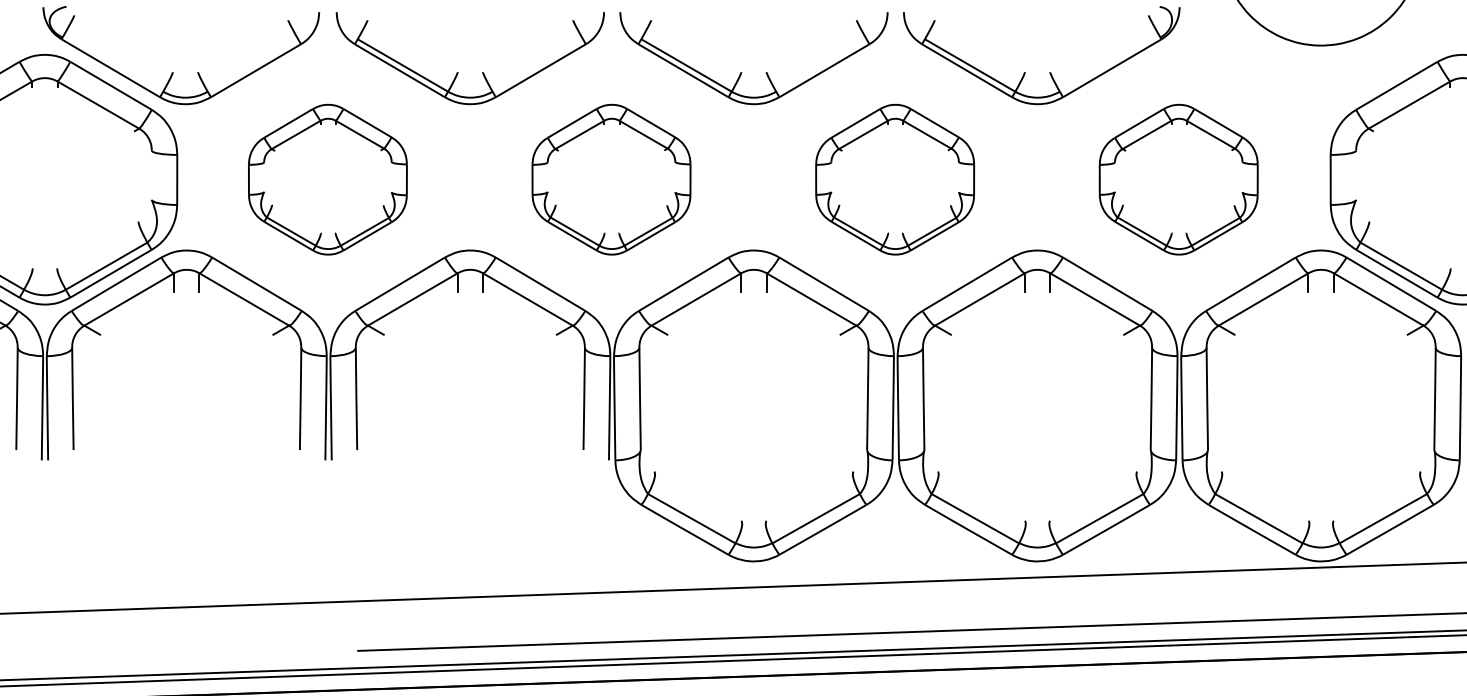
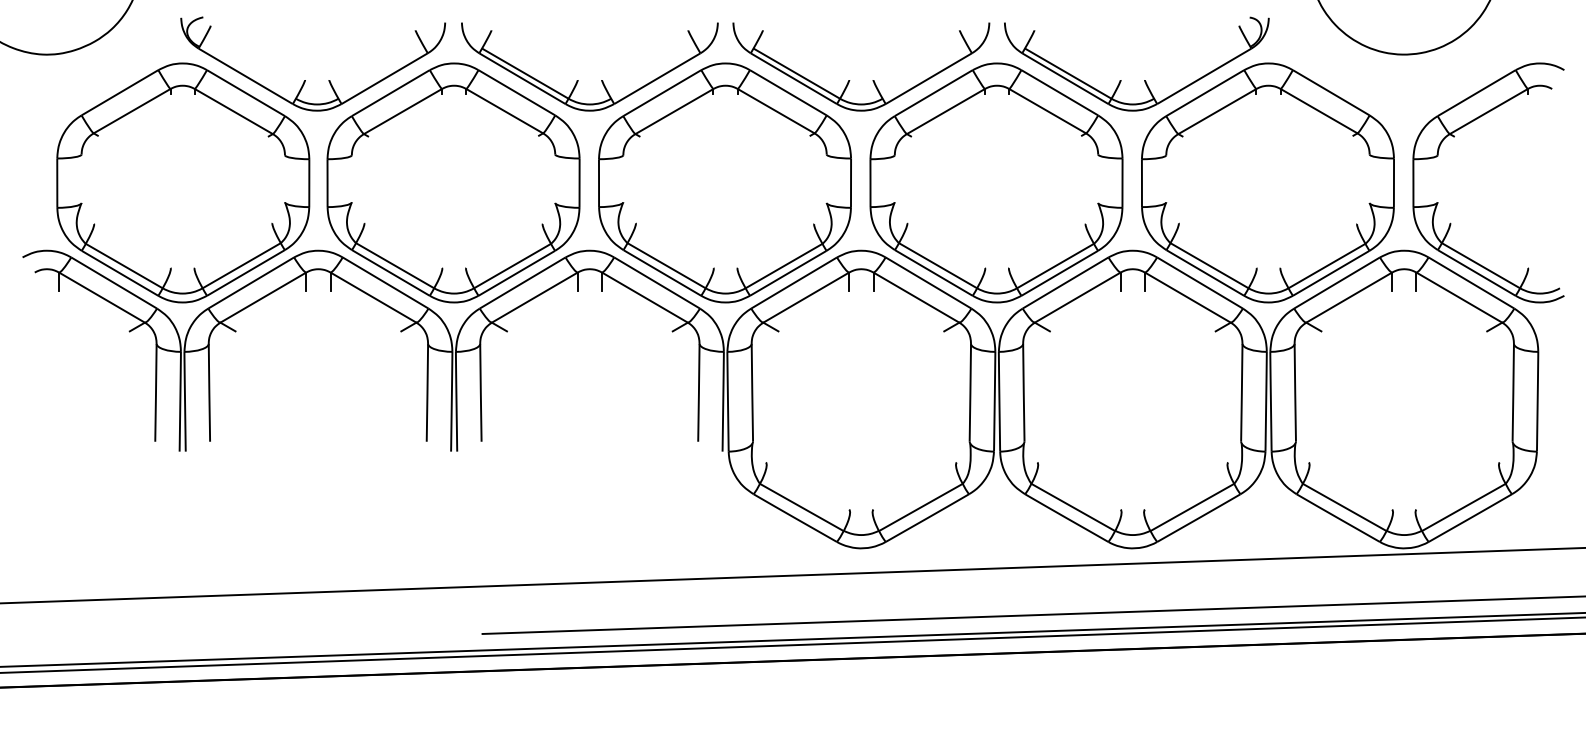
part: (327, 179) -> (453, 182), size x1.67
part: (610, 179) -> (724, 182), size x1.67
part: (895, 179) -> (996, 182), size x1.67
part: (1178, 179) -> (1267, 182), size x1.67

